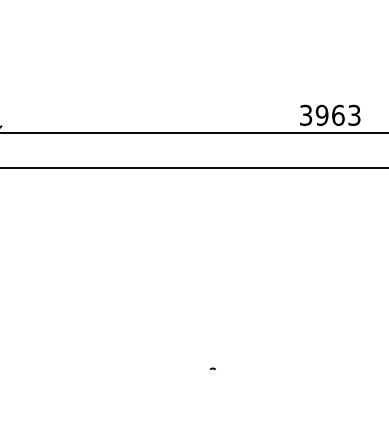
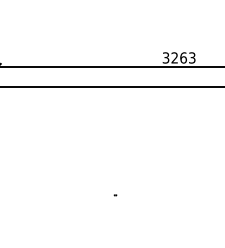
text: (321, 114) -> (174, 57), 3963 -> 3263

